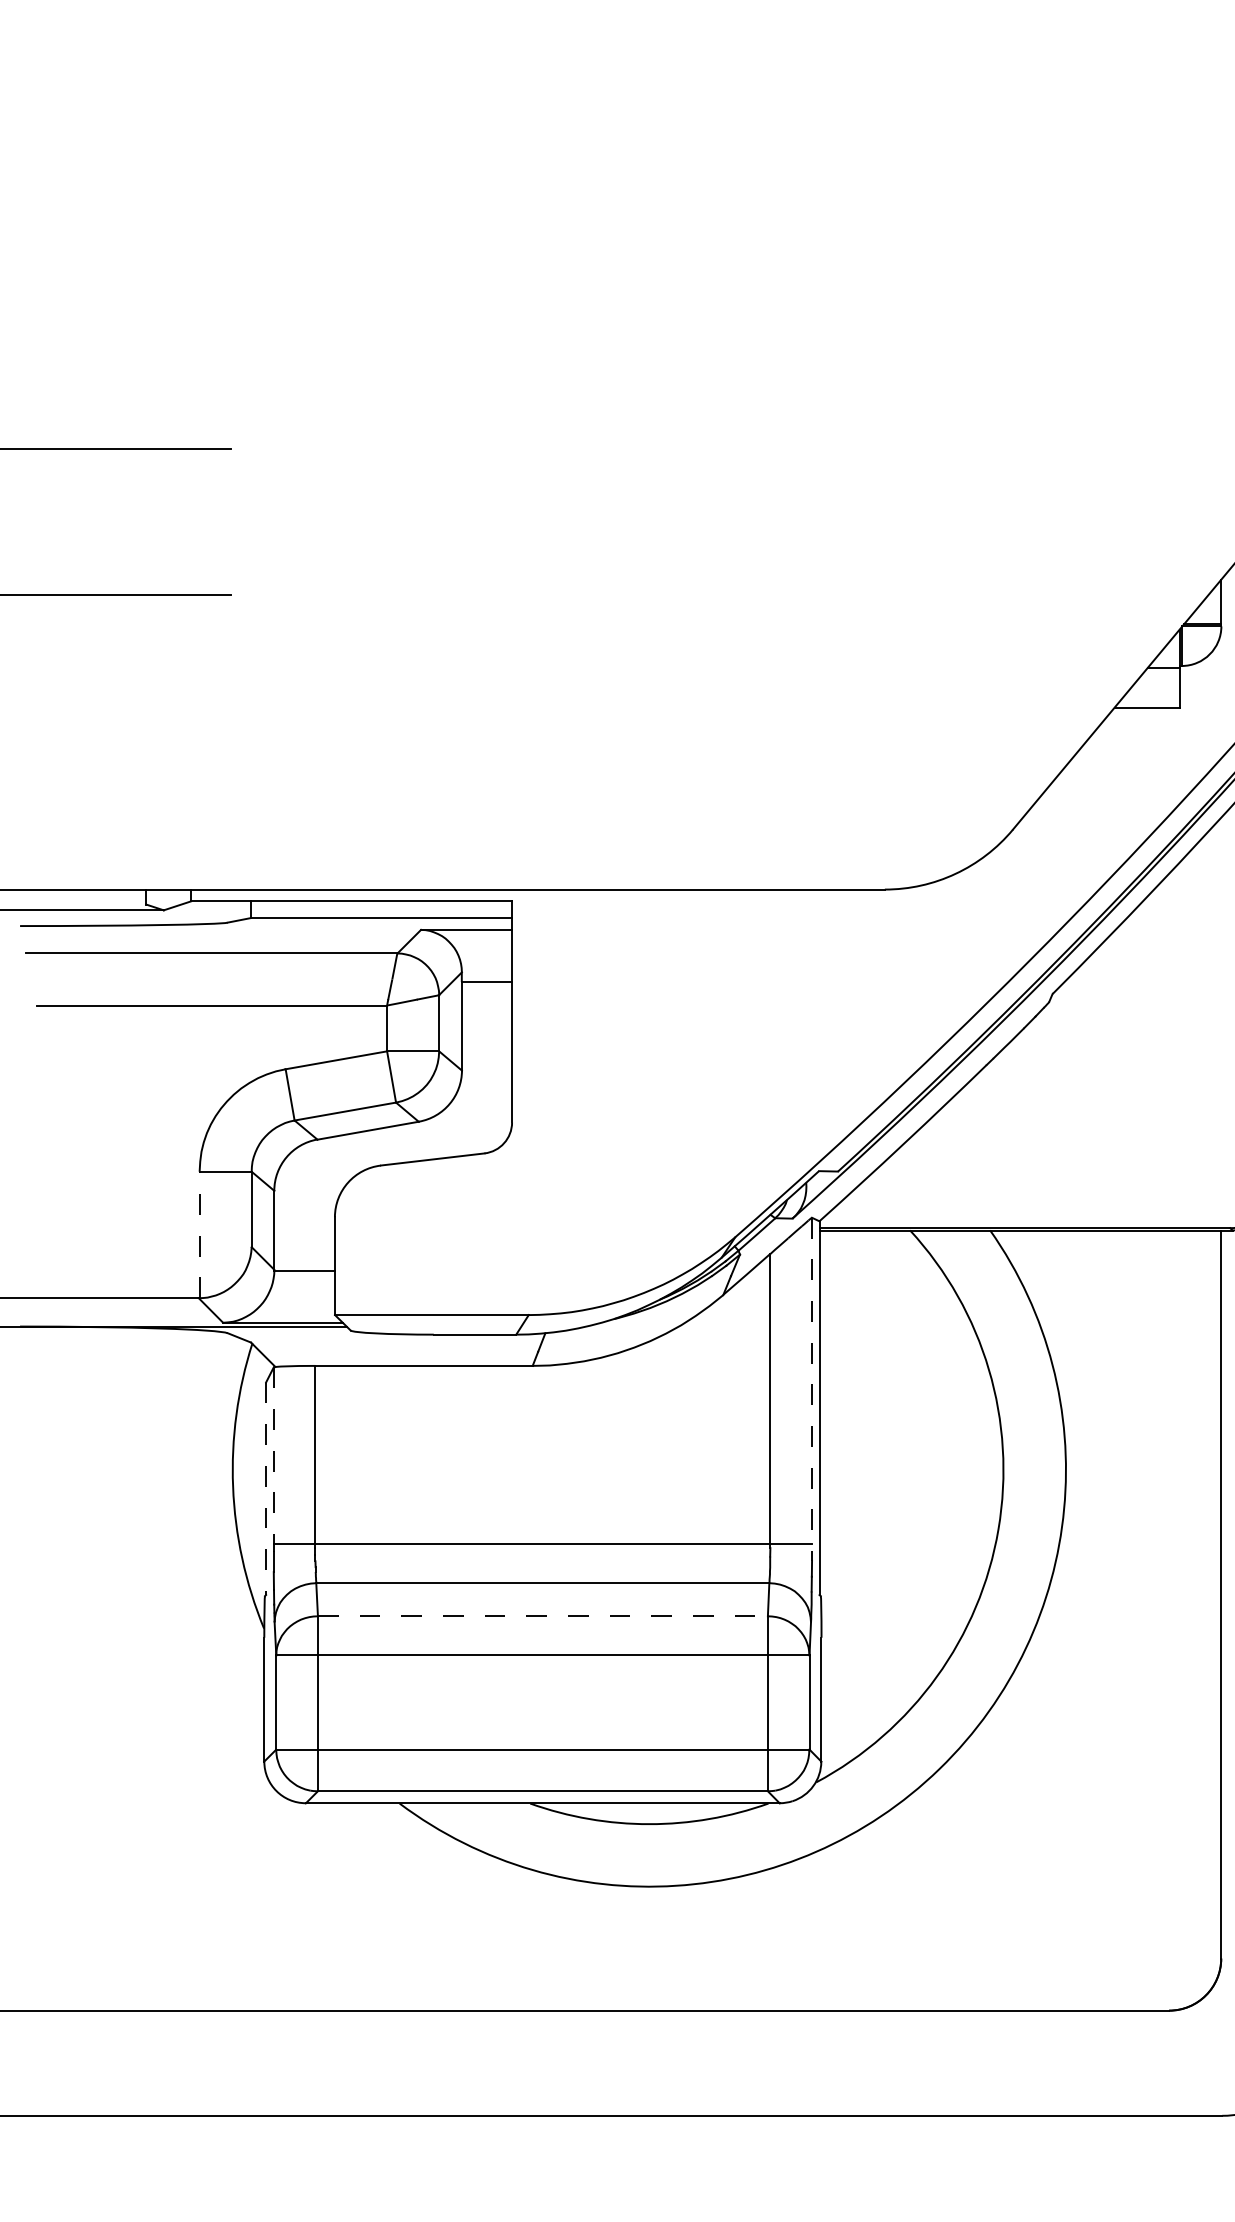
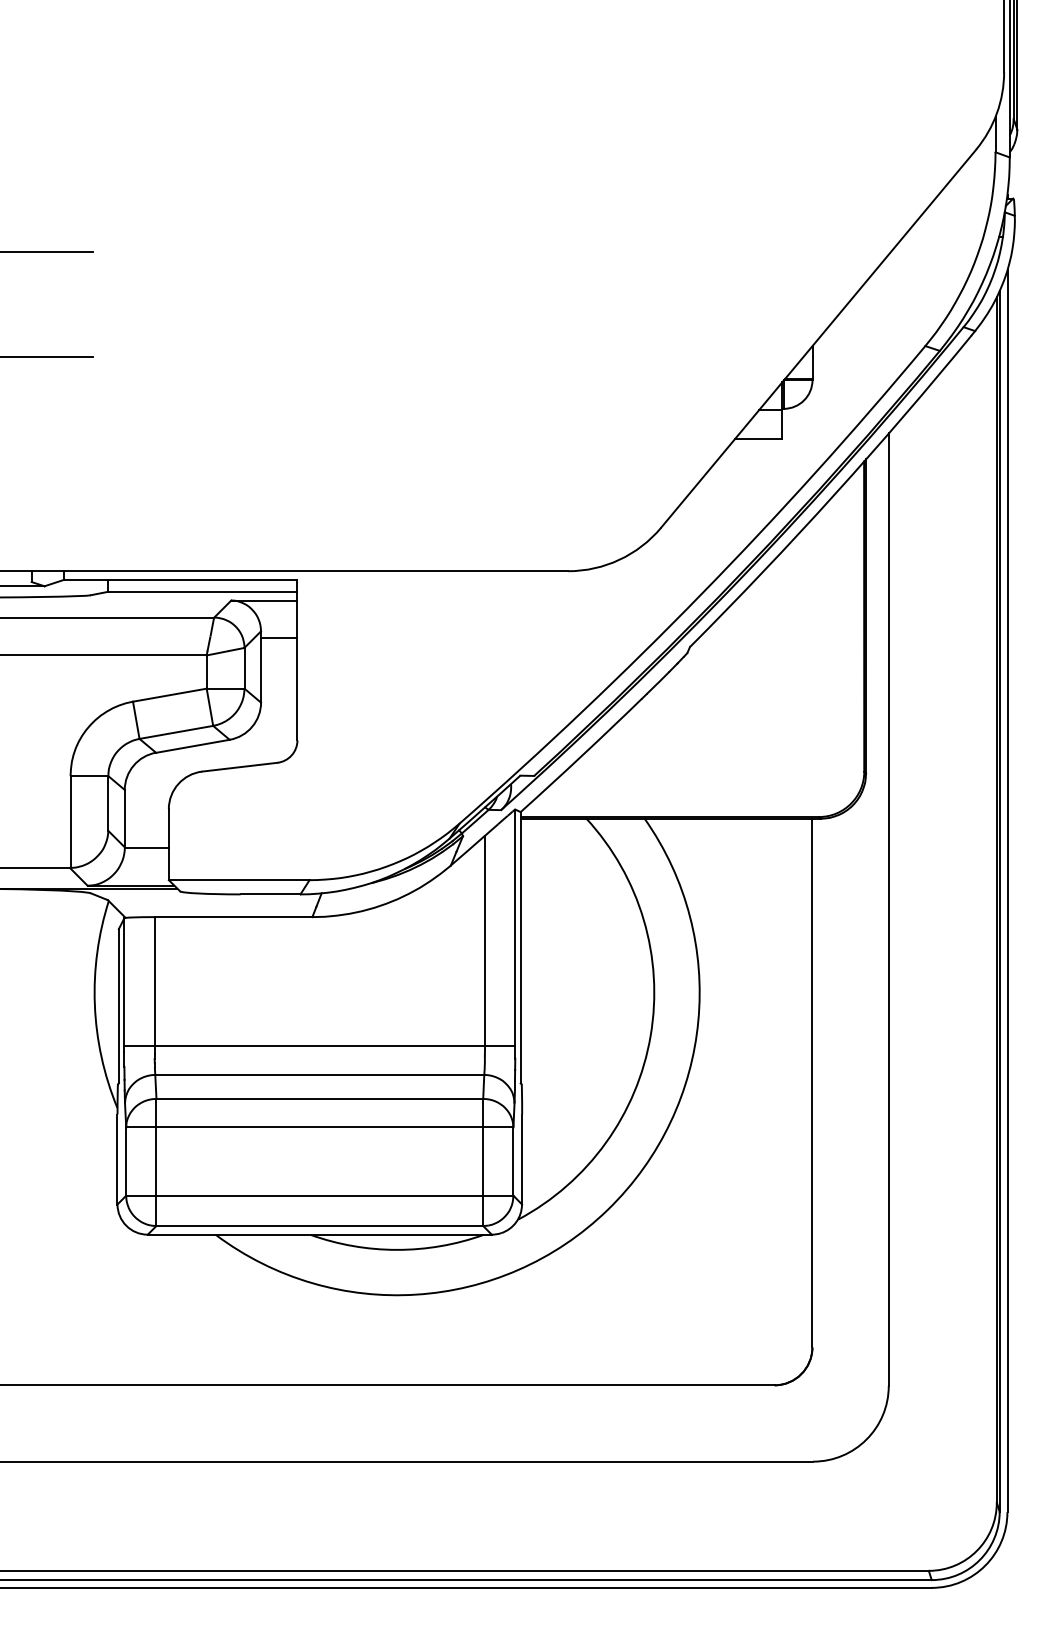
line: (199, 1235) -> (70, 822), dashed -> solid
line: (812, 1389) -> (515, 934), dashed -> solid
line: (273, 1460) -> (124, 985), dashed -> solid
line: (265, 1489) -> (118, 1006), dashed -> solid
line: (543, 1615) -> (320, 1098), dashed -> solid

